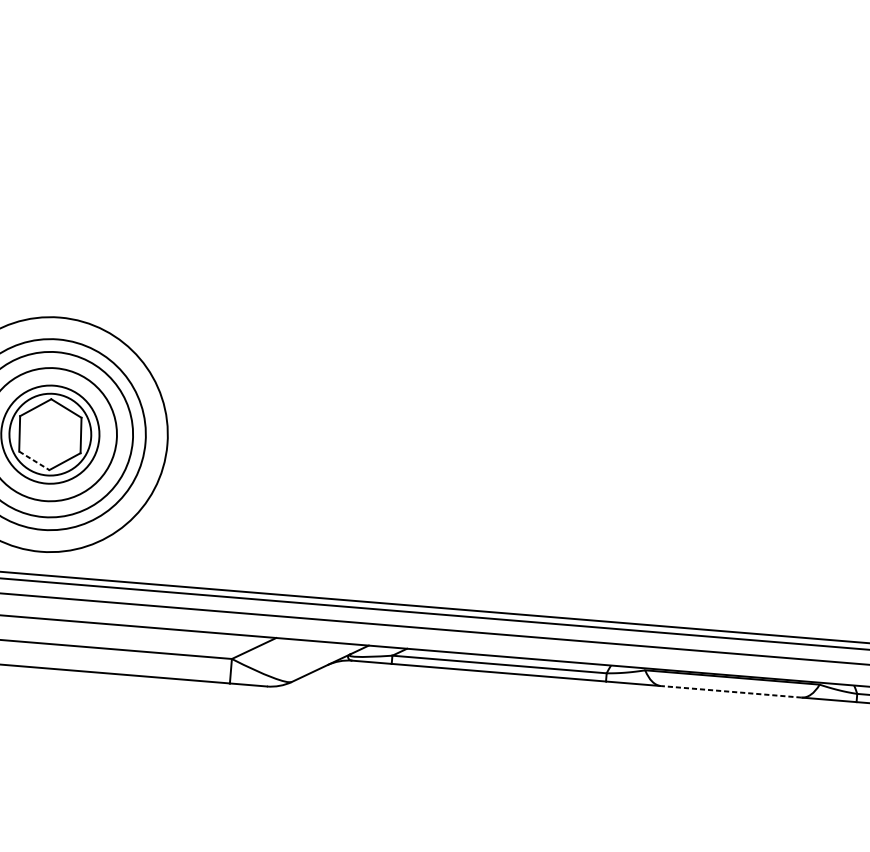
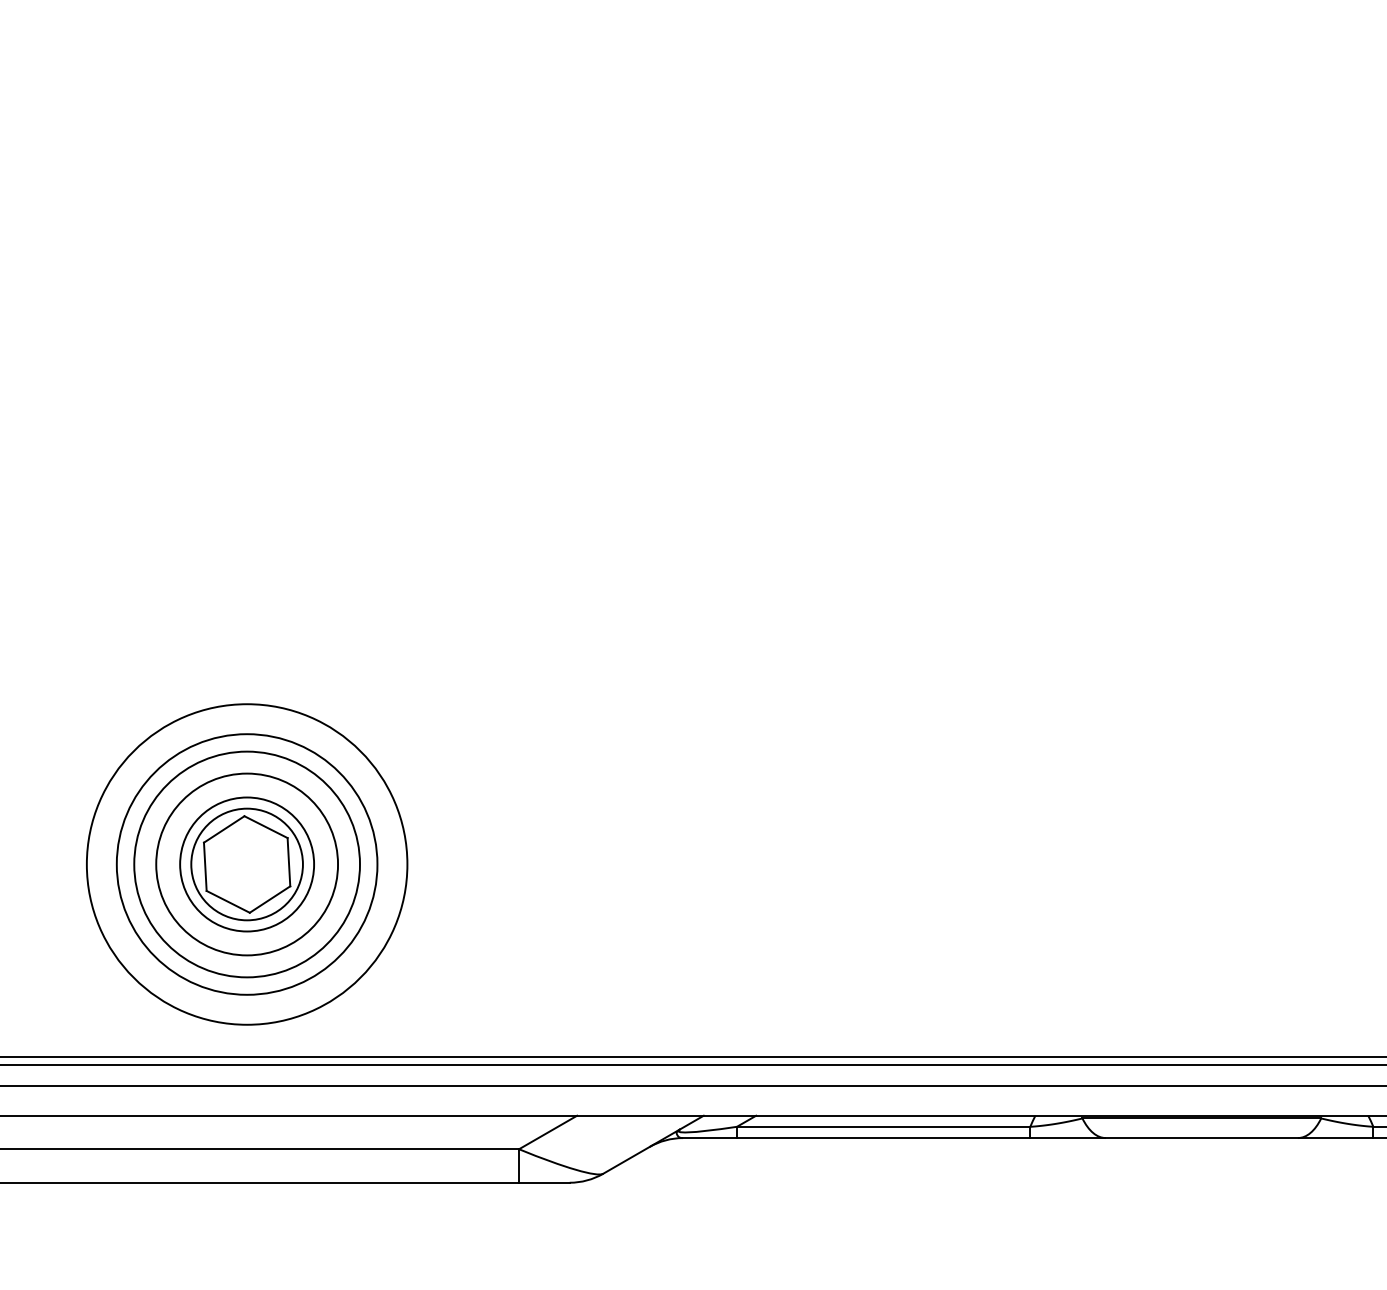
line: (34, 461) -> (228, 902), dashed -> solid
line: (731, 692) -> (1201, 1138), dashed -> solid

